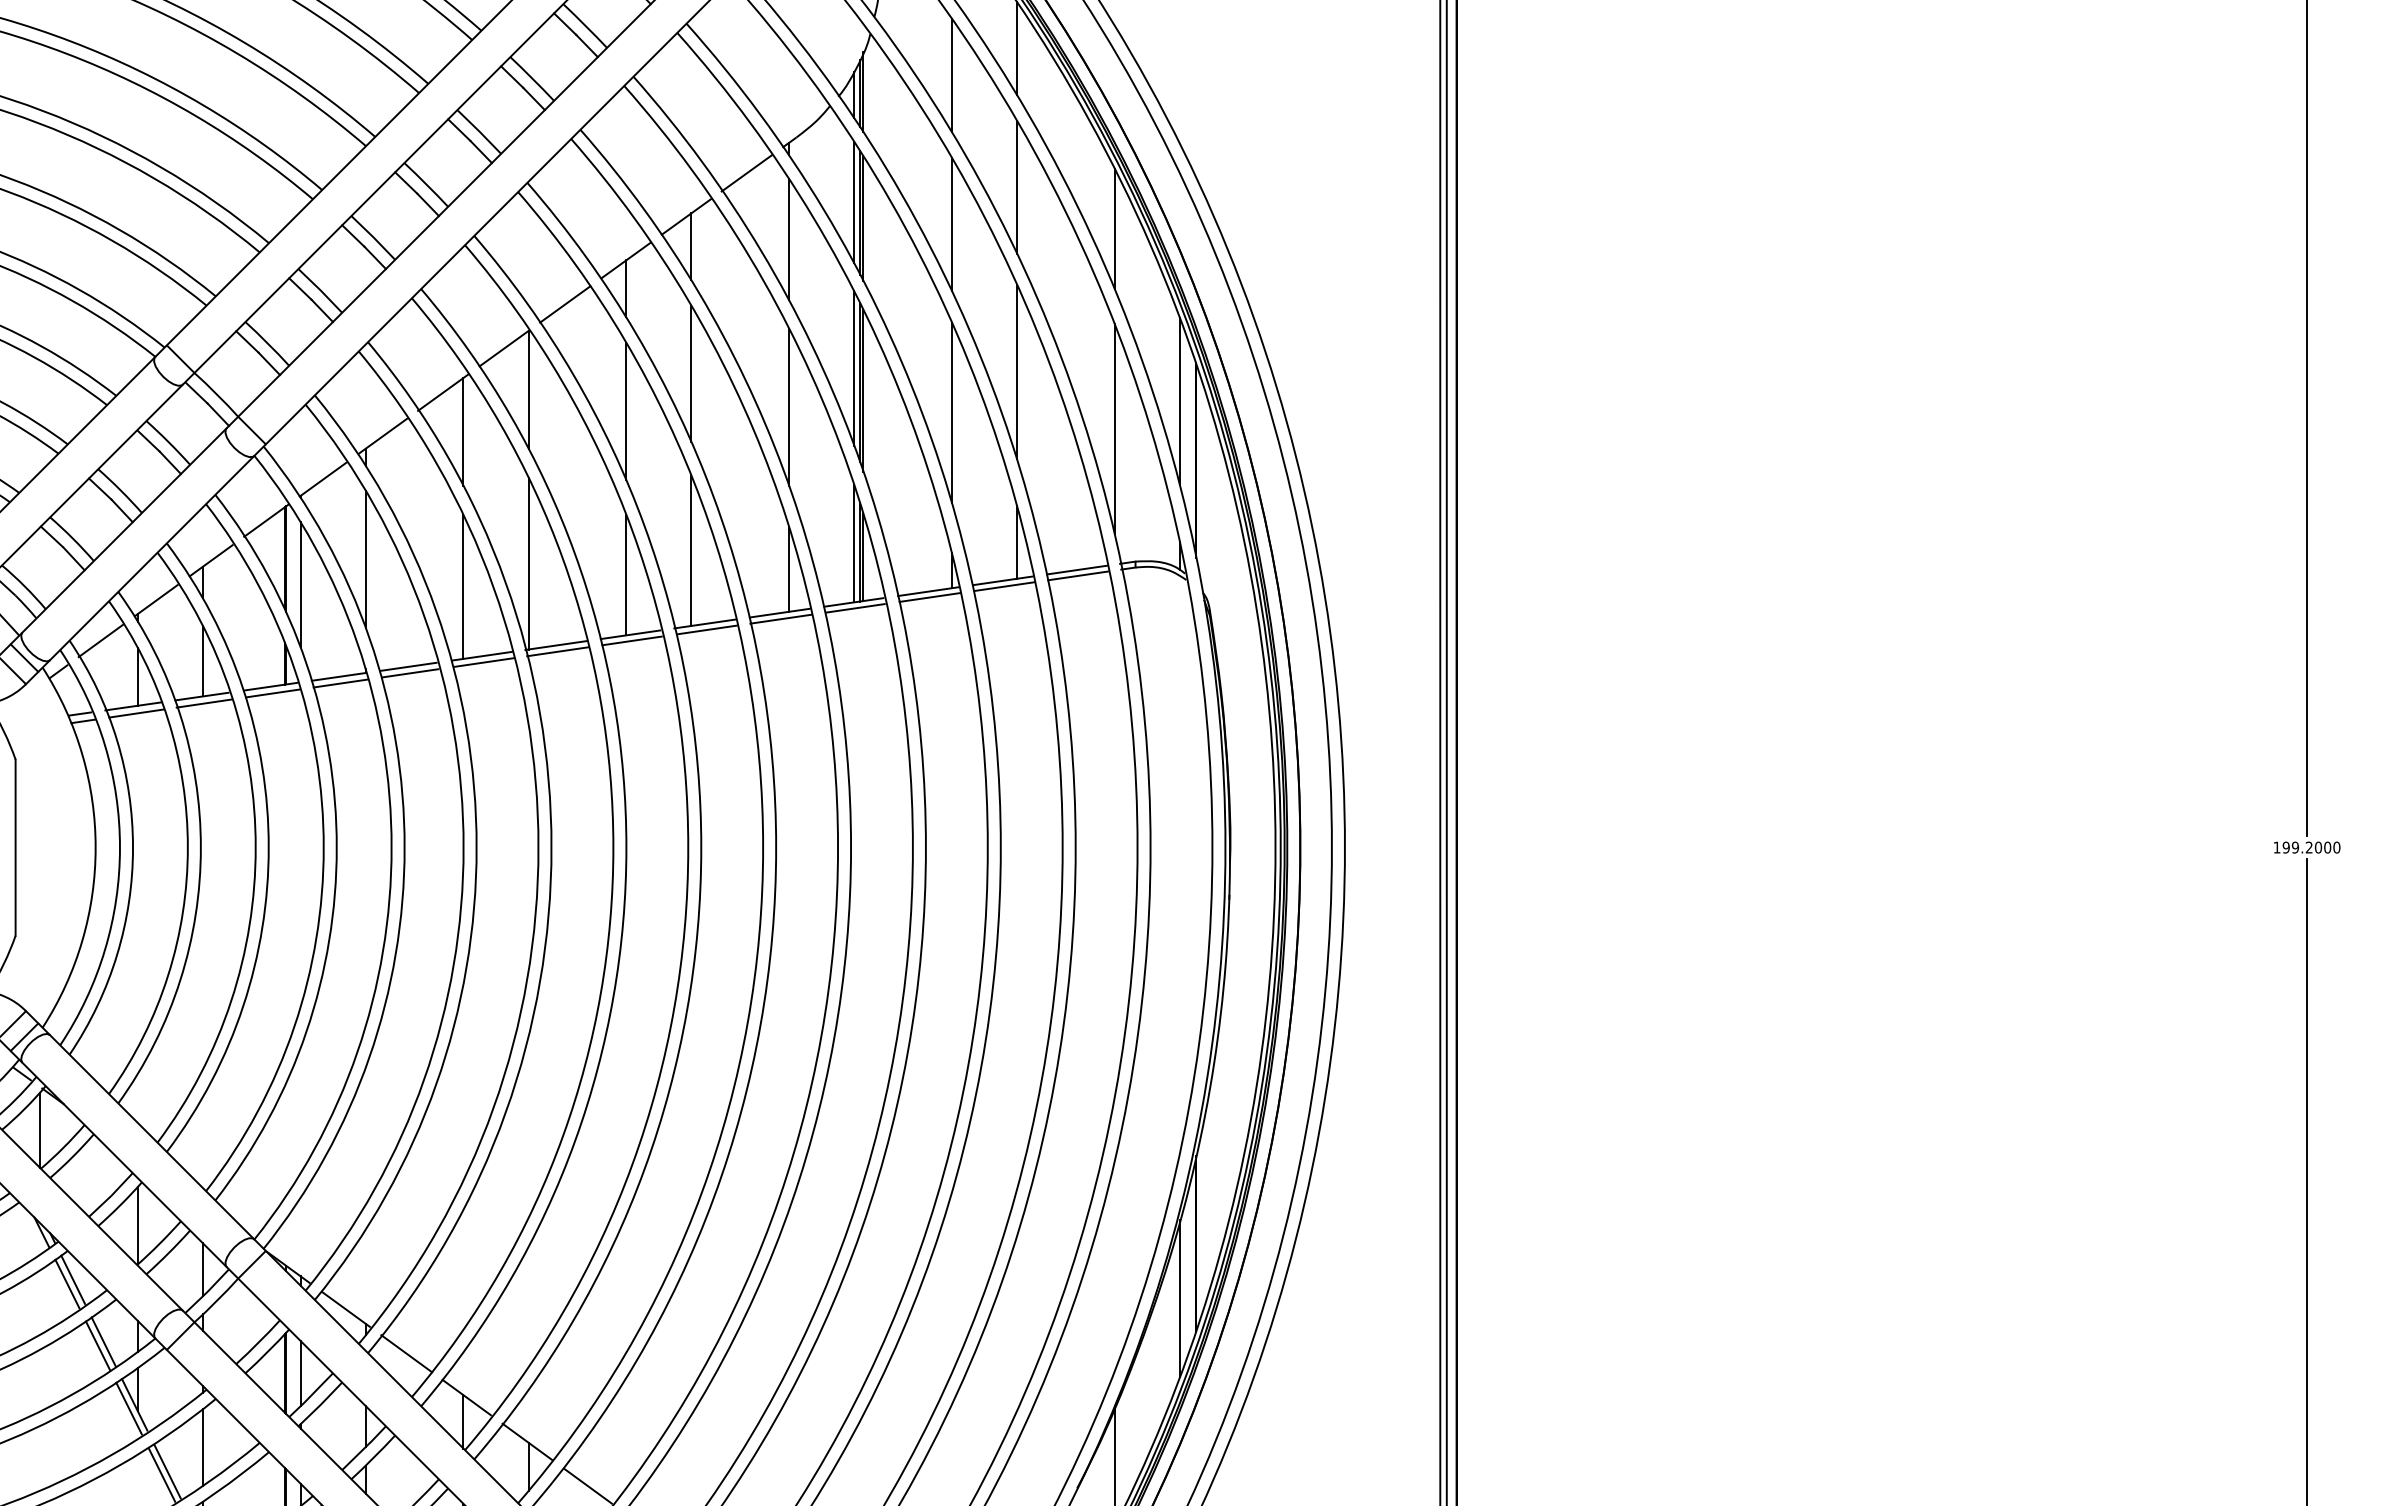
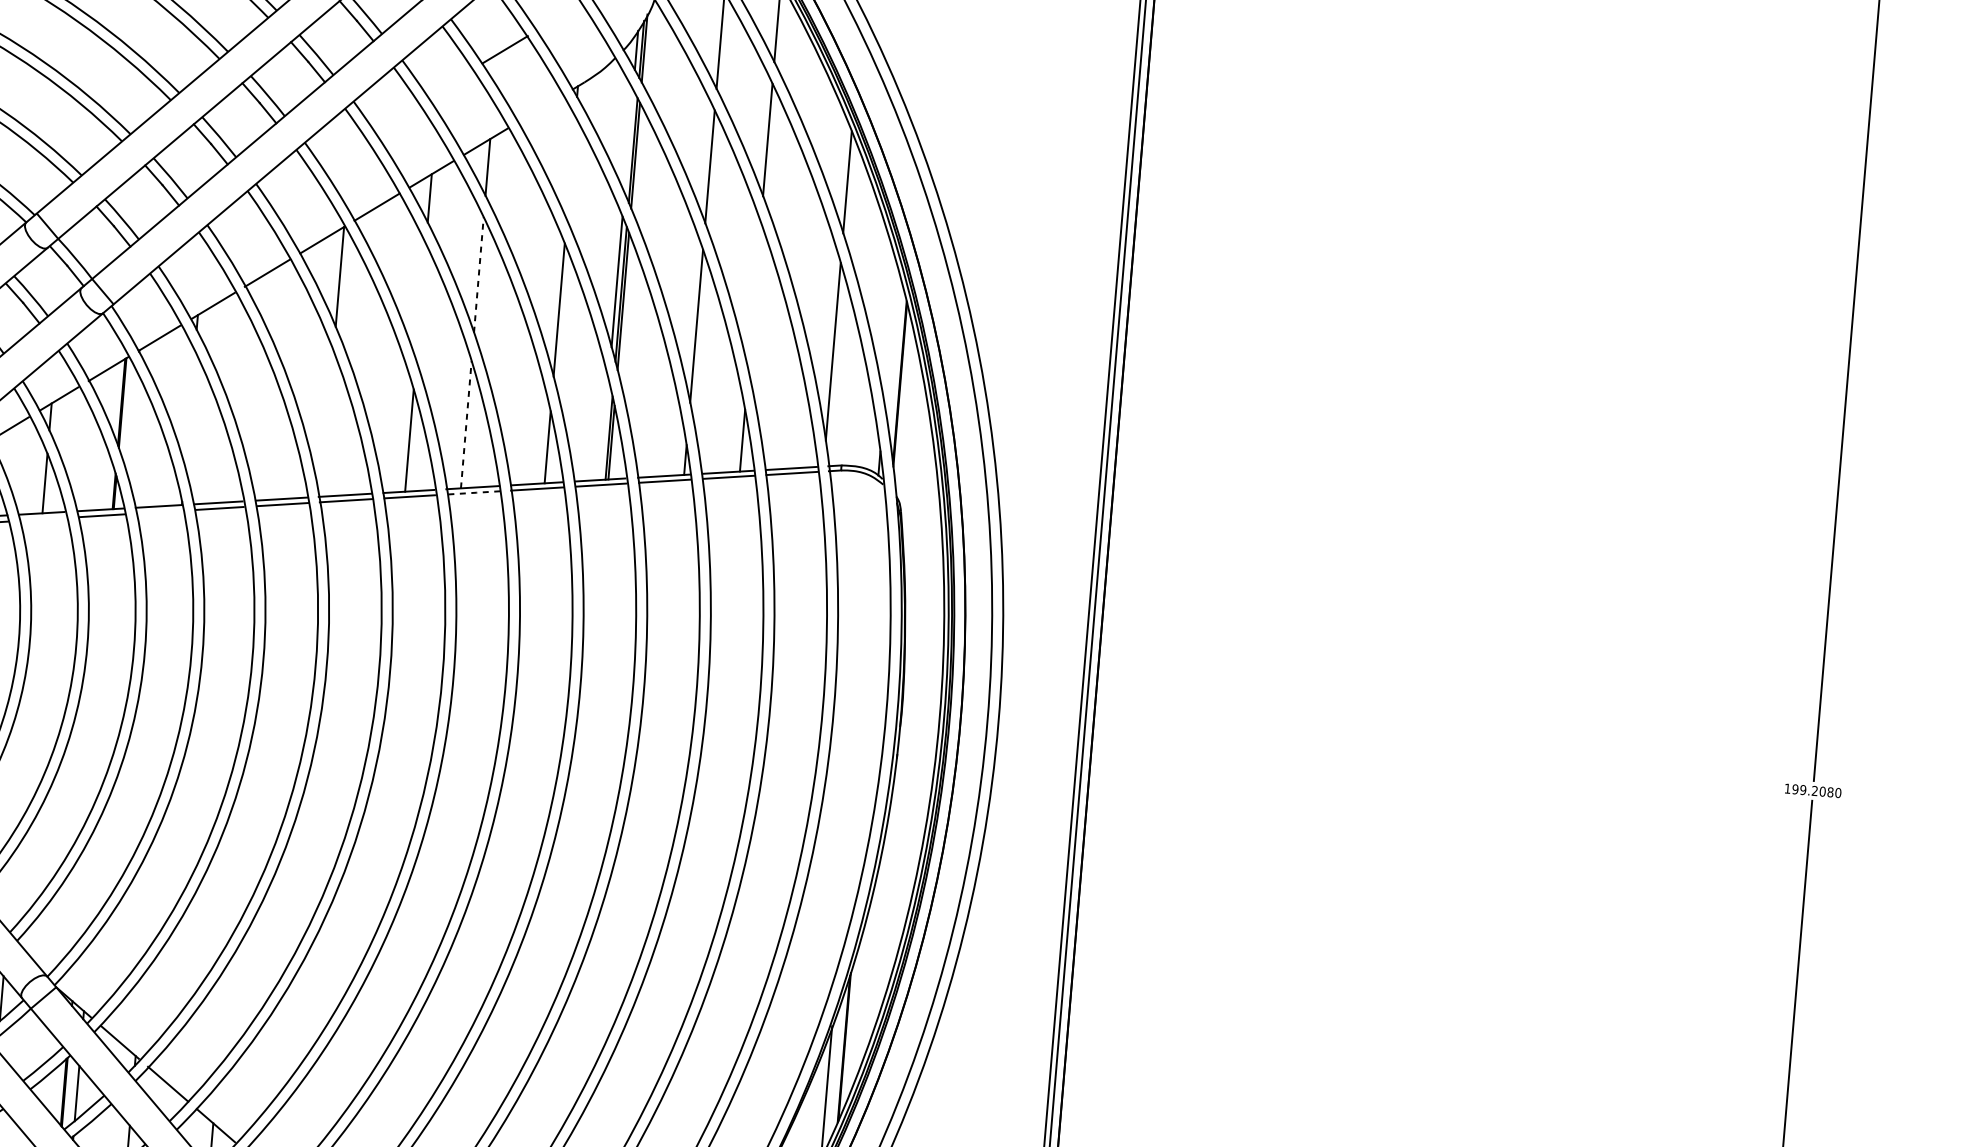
line: (746, 172) -> (504, 49), moved
line: (854, 202) -> (629, 141), removed
line: (789, 239) -> (571, 168), removed
line: (1016, 371) -> (754, 296), removed
line: (691, 373) -> (479, 274), solid -> dashed
line: (1179, 401) -> (890, 333), removed
line: (626, 411) -> (421, 302), removed
line: (463, 431) -> (281, 307), removed
line: (854, 543) -> (604, 430), removed
line: (691, 550) -> (466, 424), solid -> dashed
line: (365, 558) -> (189, 408), removed
line: (528, 563) -> (327, 423), removed
line: (300, 584) -> (132, 425), removed
line: (463, 586) -> (270, 438), removed
line: (706, 630) -> (473, 493), solid -> dashed
line: (340, 683) -> (159, 512), removed
line: (203, 703) -> (42, 519), removed
text: (2327, 847) -> (1830, 792), 199.2000 -> 199.2080

